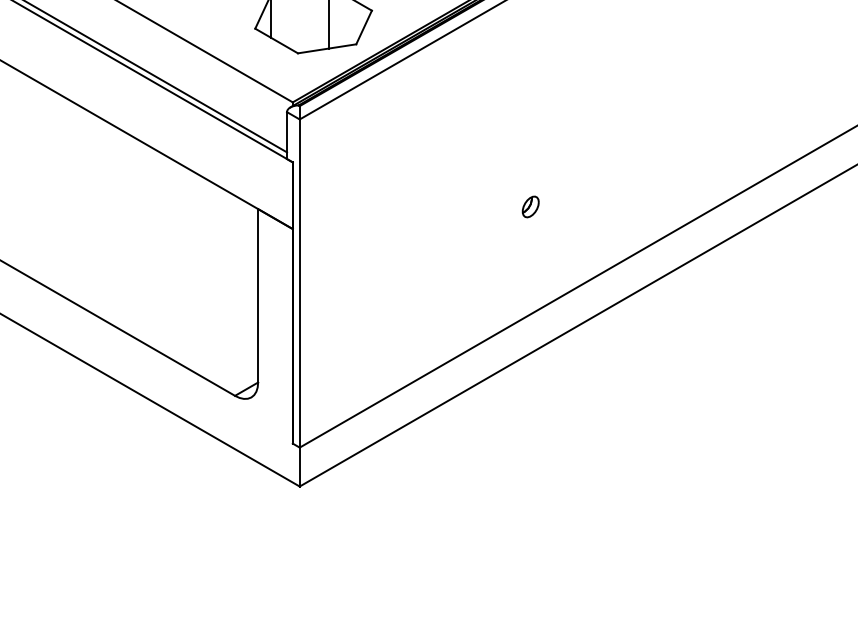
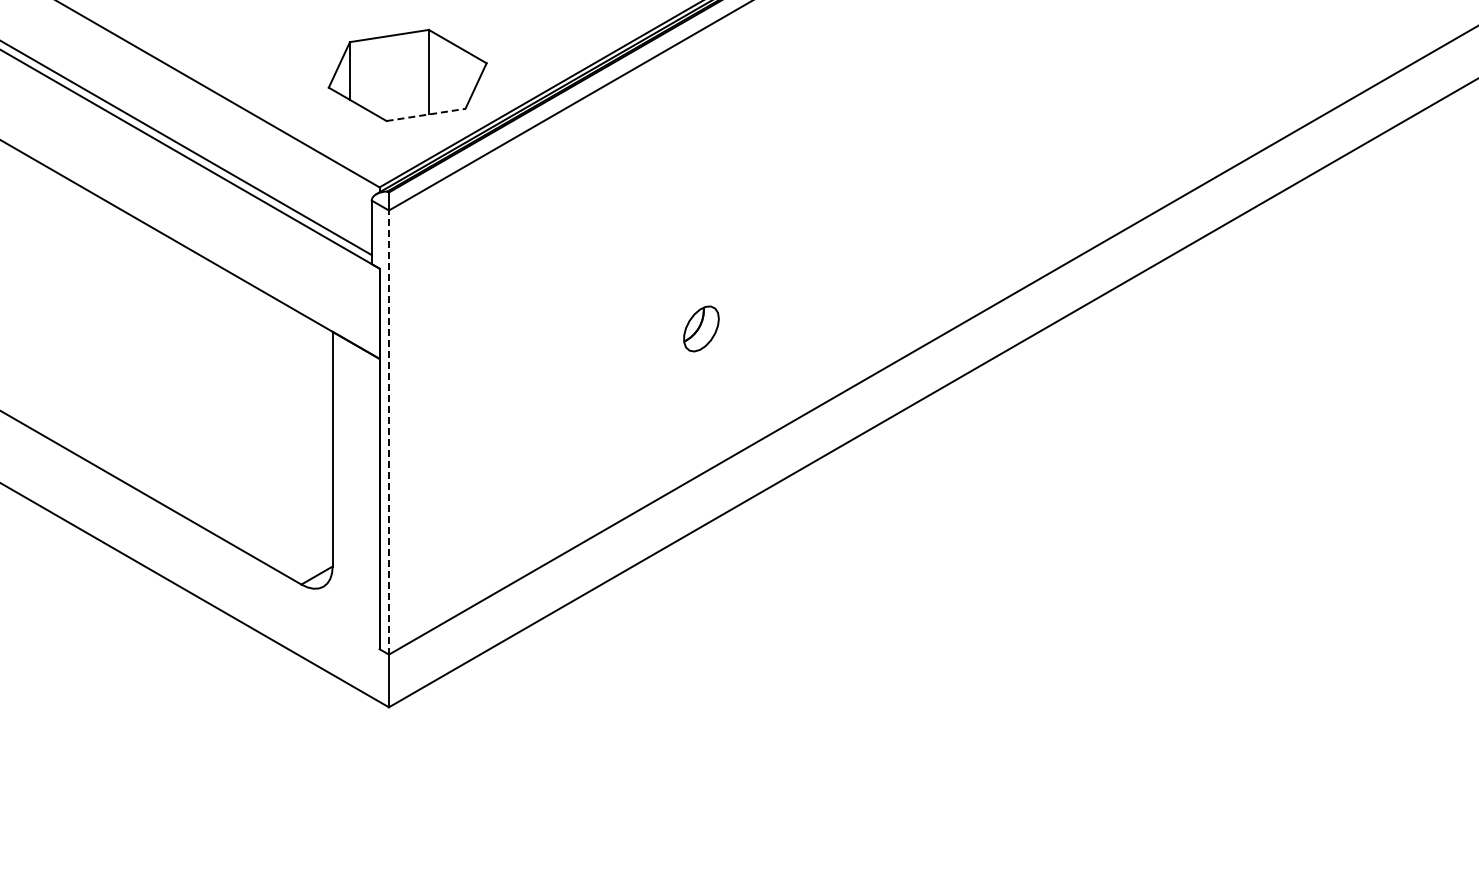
line: (327, 48) -> (426, 114), solid -> dashed
part: (530, 206) -> (701, 328), size x1.6
line: (299, 283) -> (388, 432), solid -> dashed

